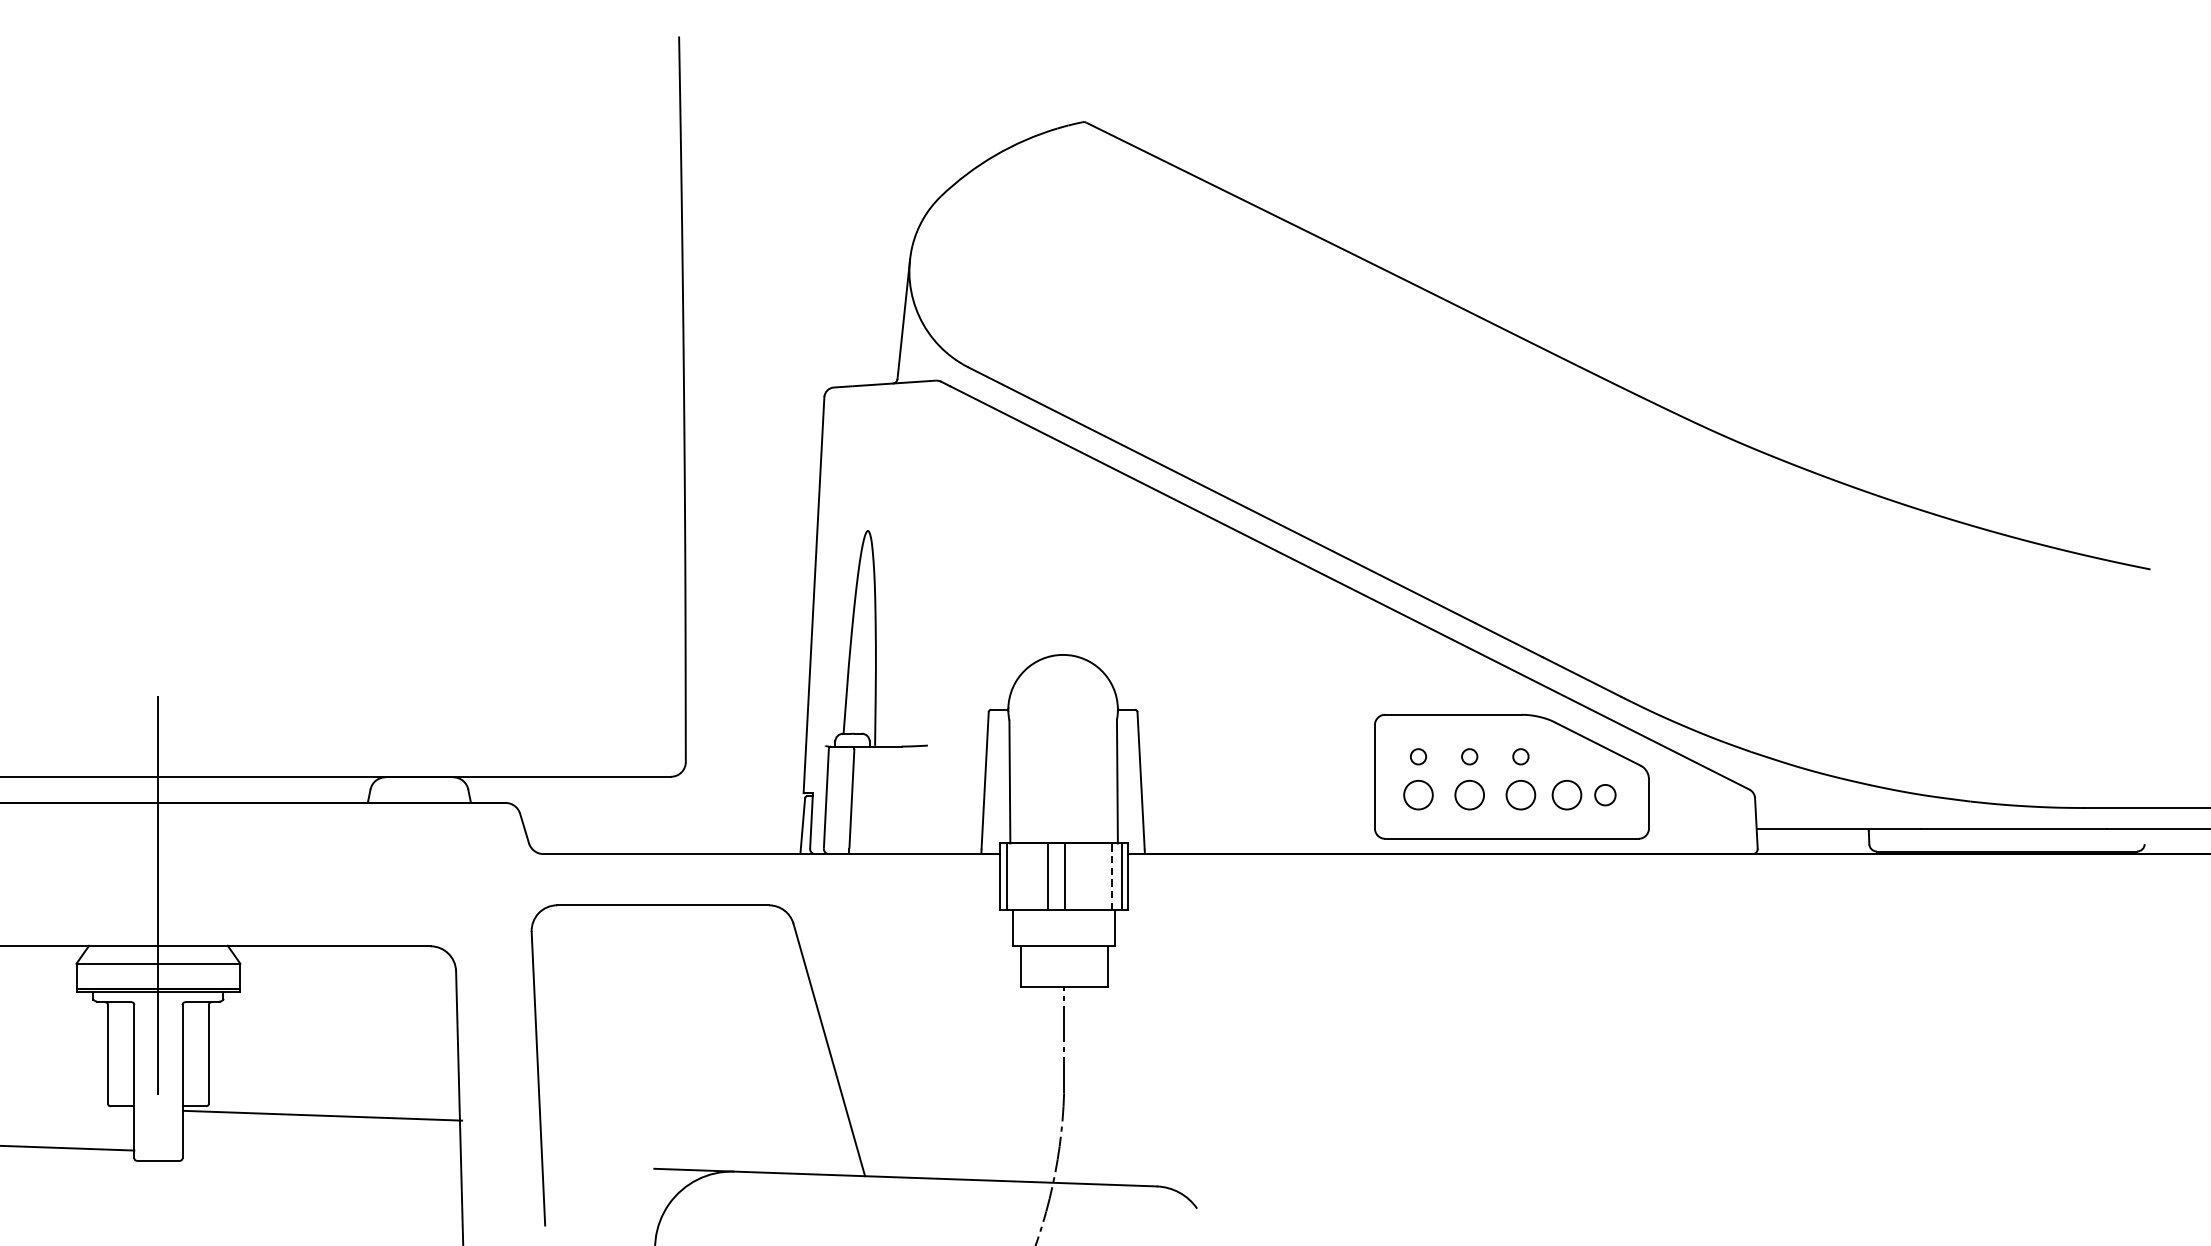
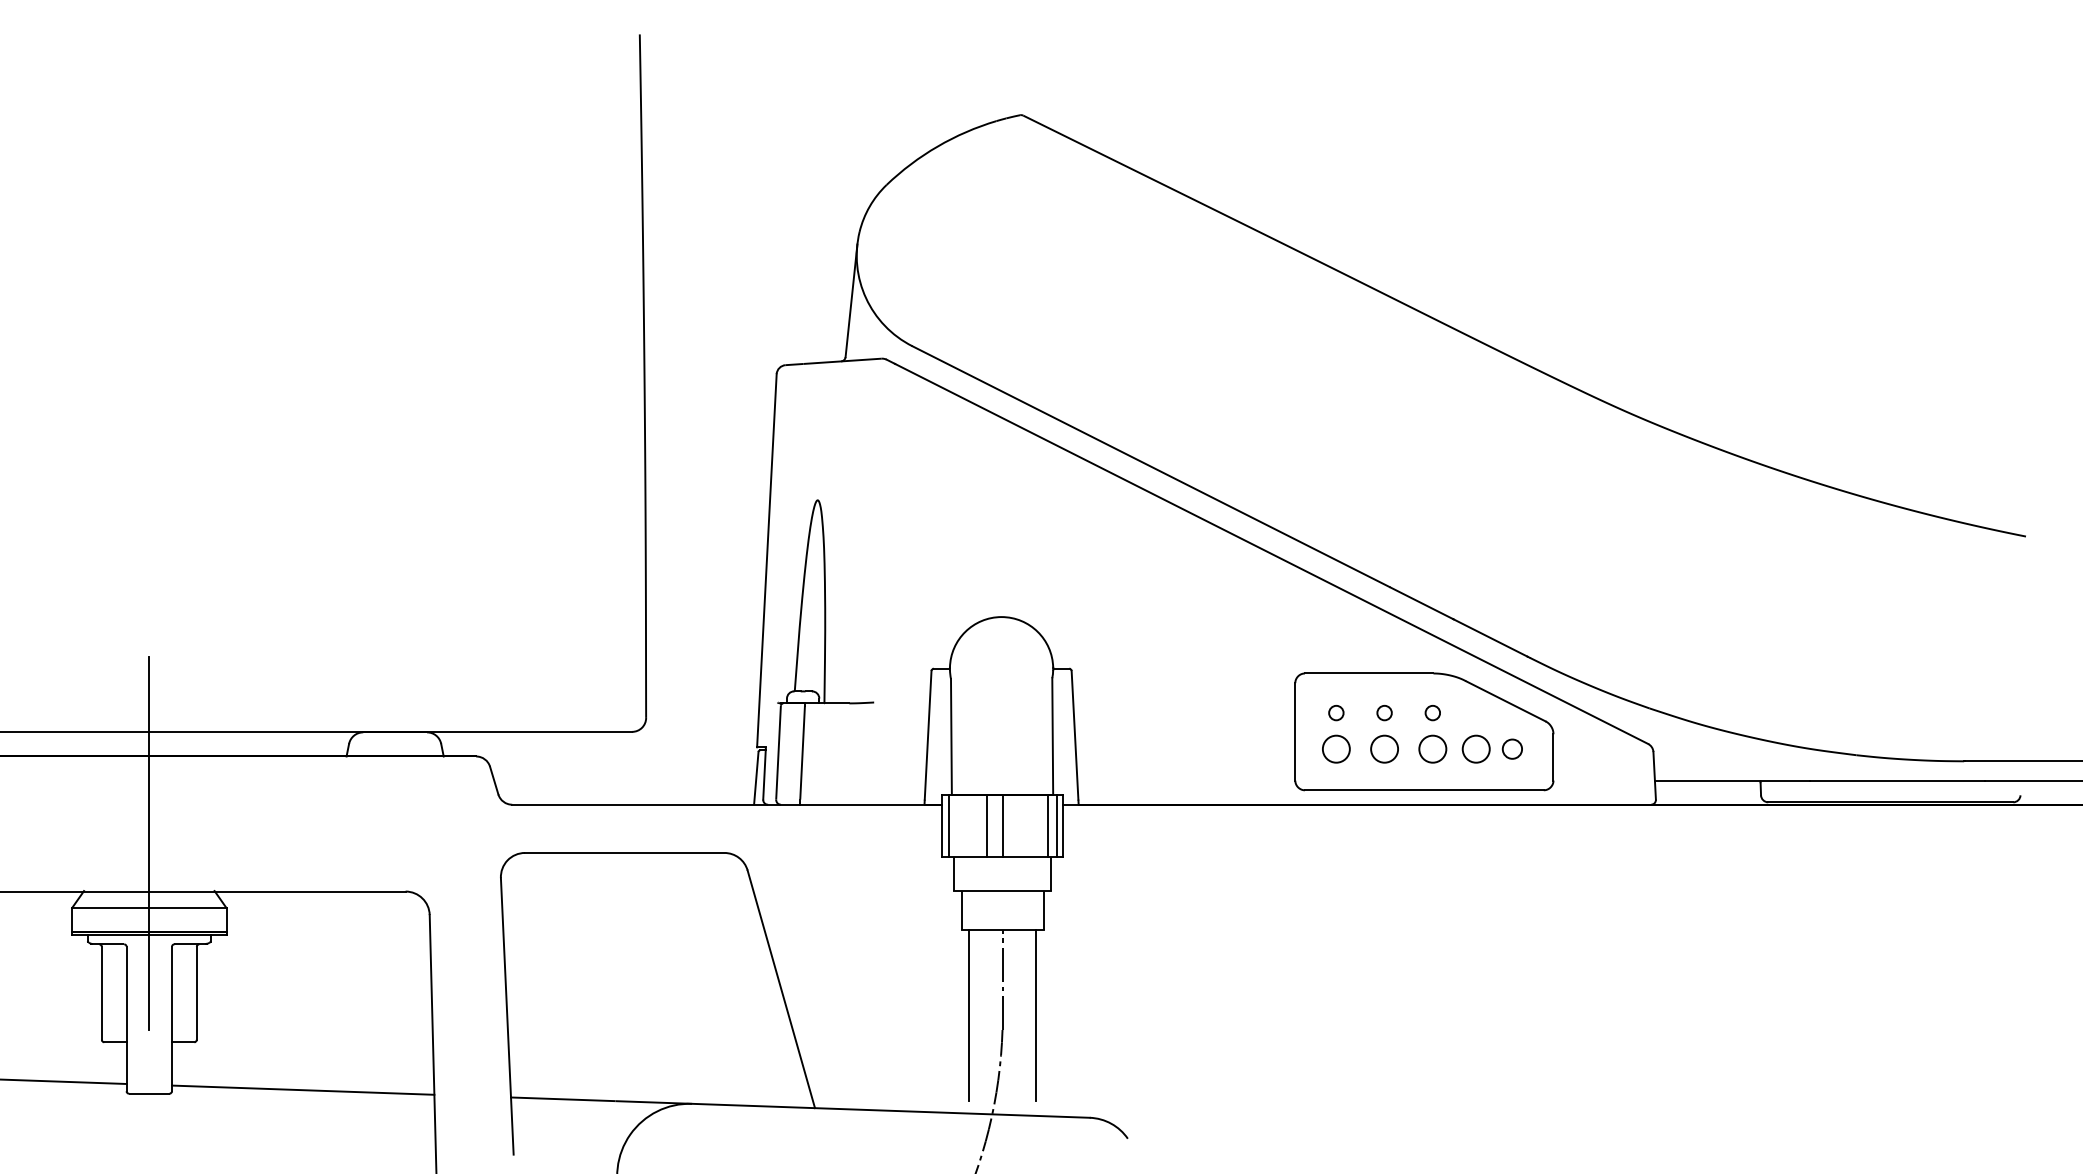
line: (1111, 876) -> (1047, 825), dashed -> solid
line: (1028, 1077) -> (968, 1015), added
line: (1100, 1077) -> (1036, 1015), added
line: (323, 1115) -> (303, 1089), moved
line: (597, 1167) -> (562, 1099), added

